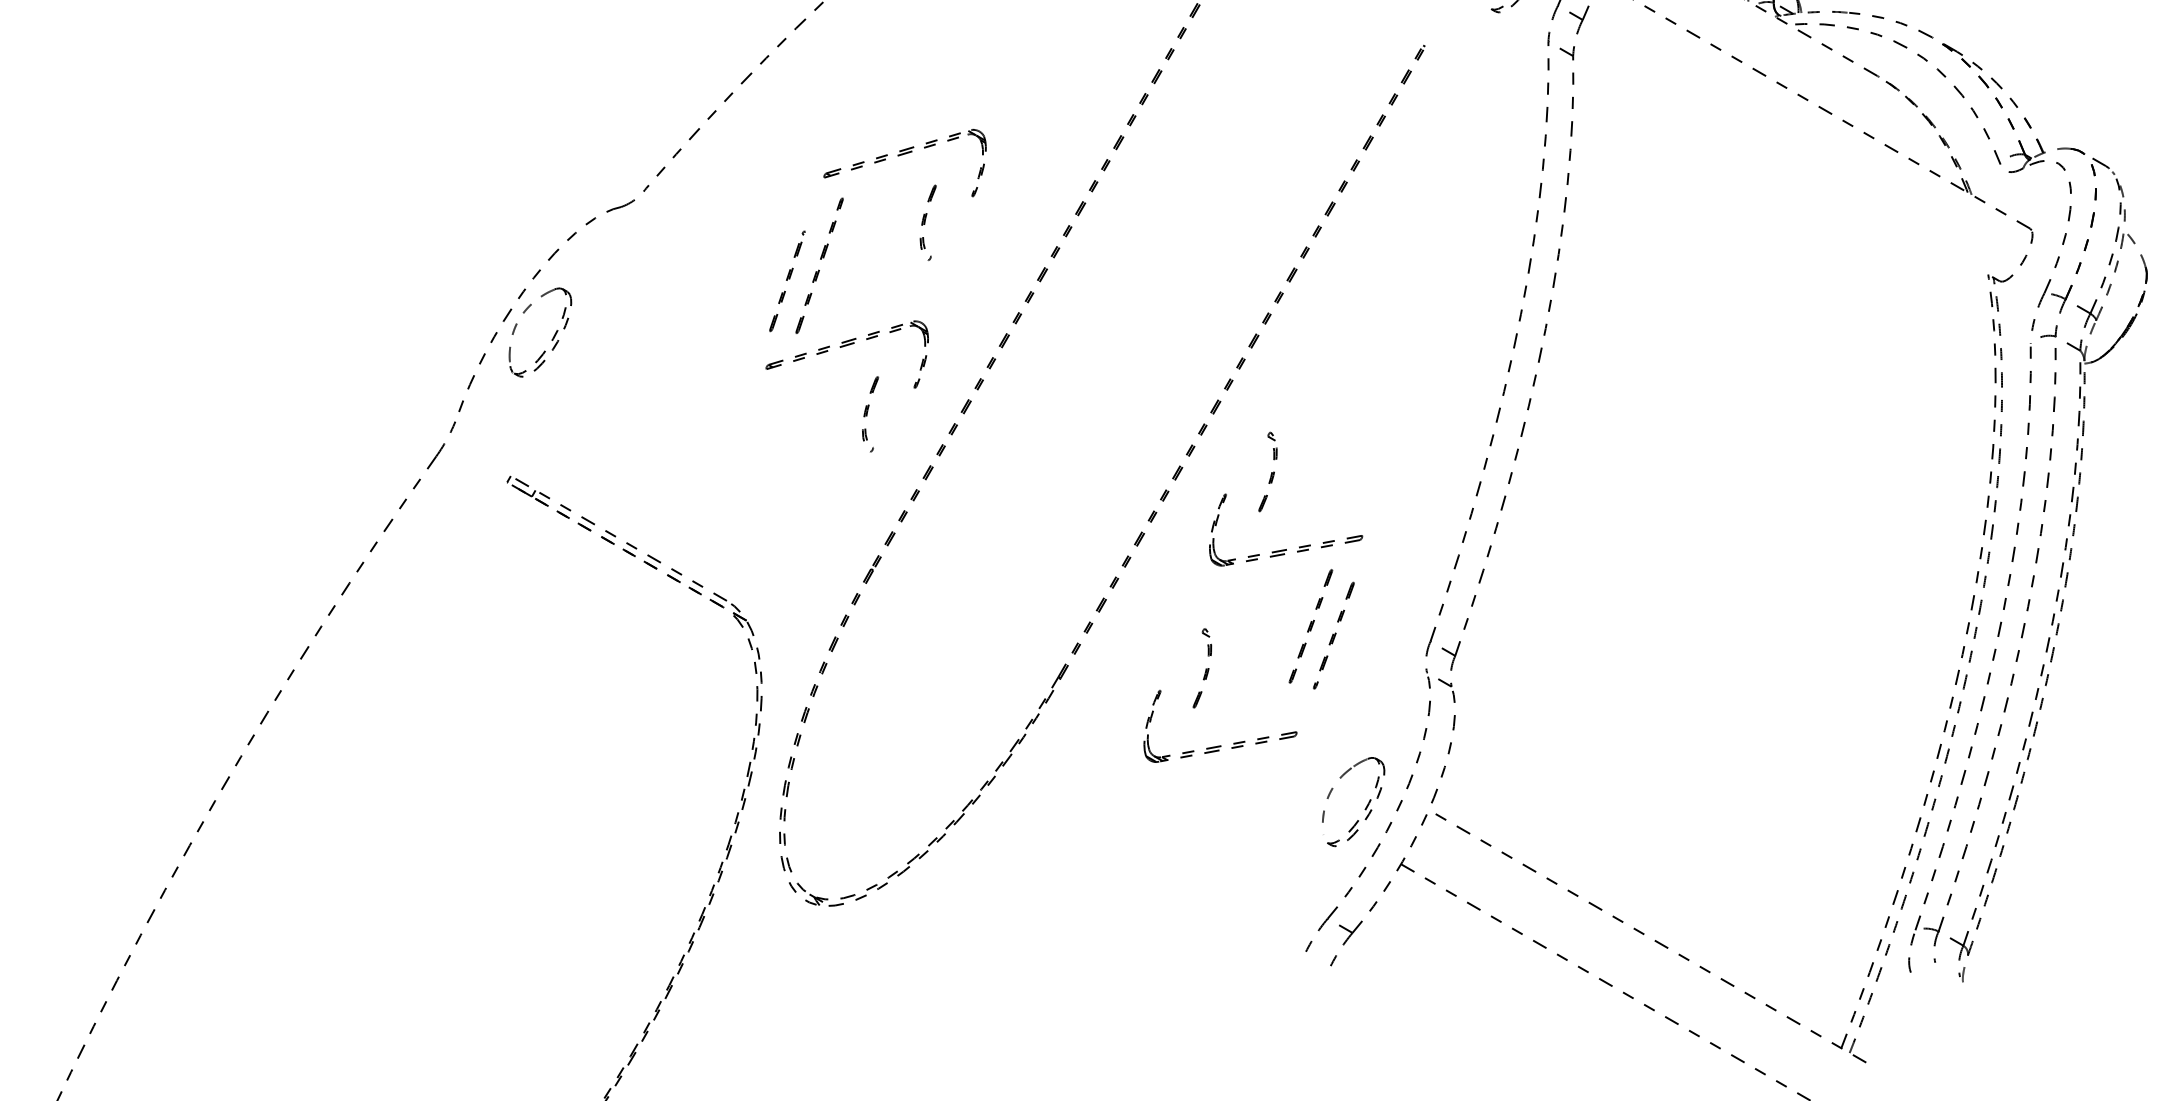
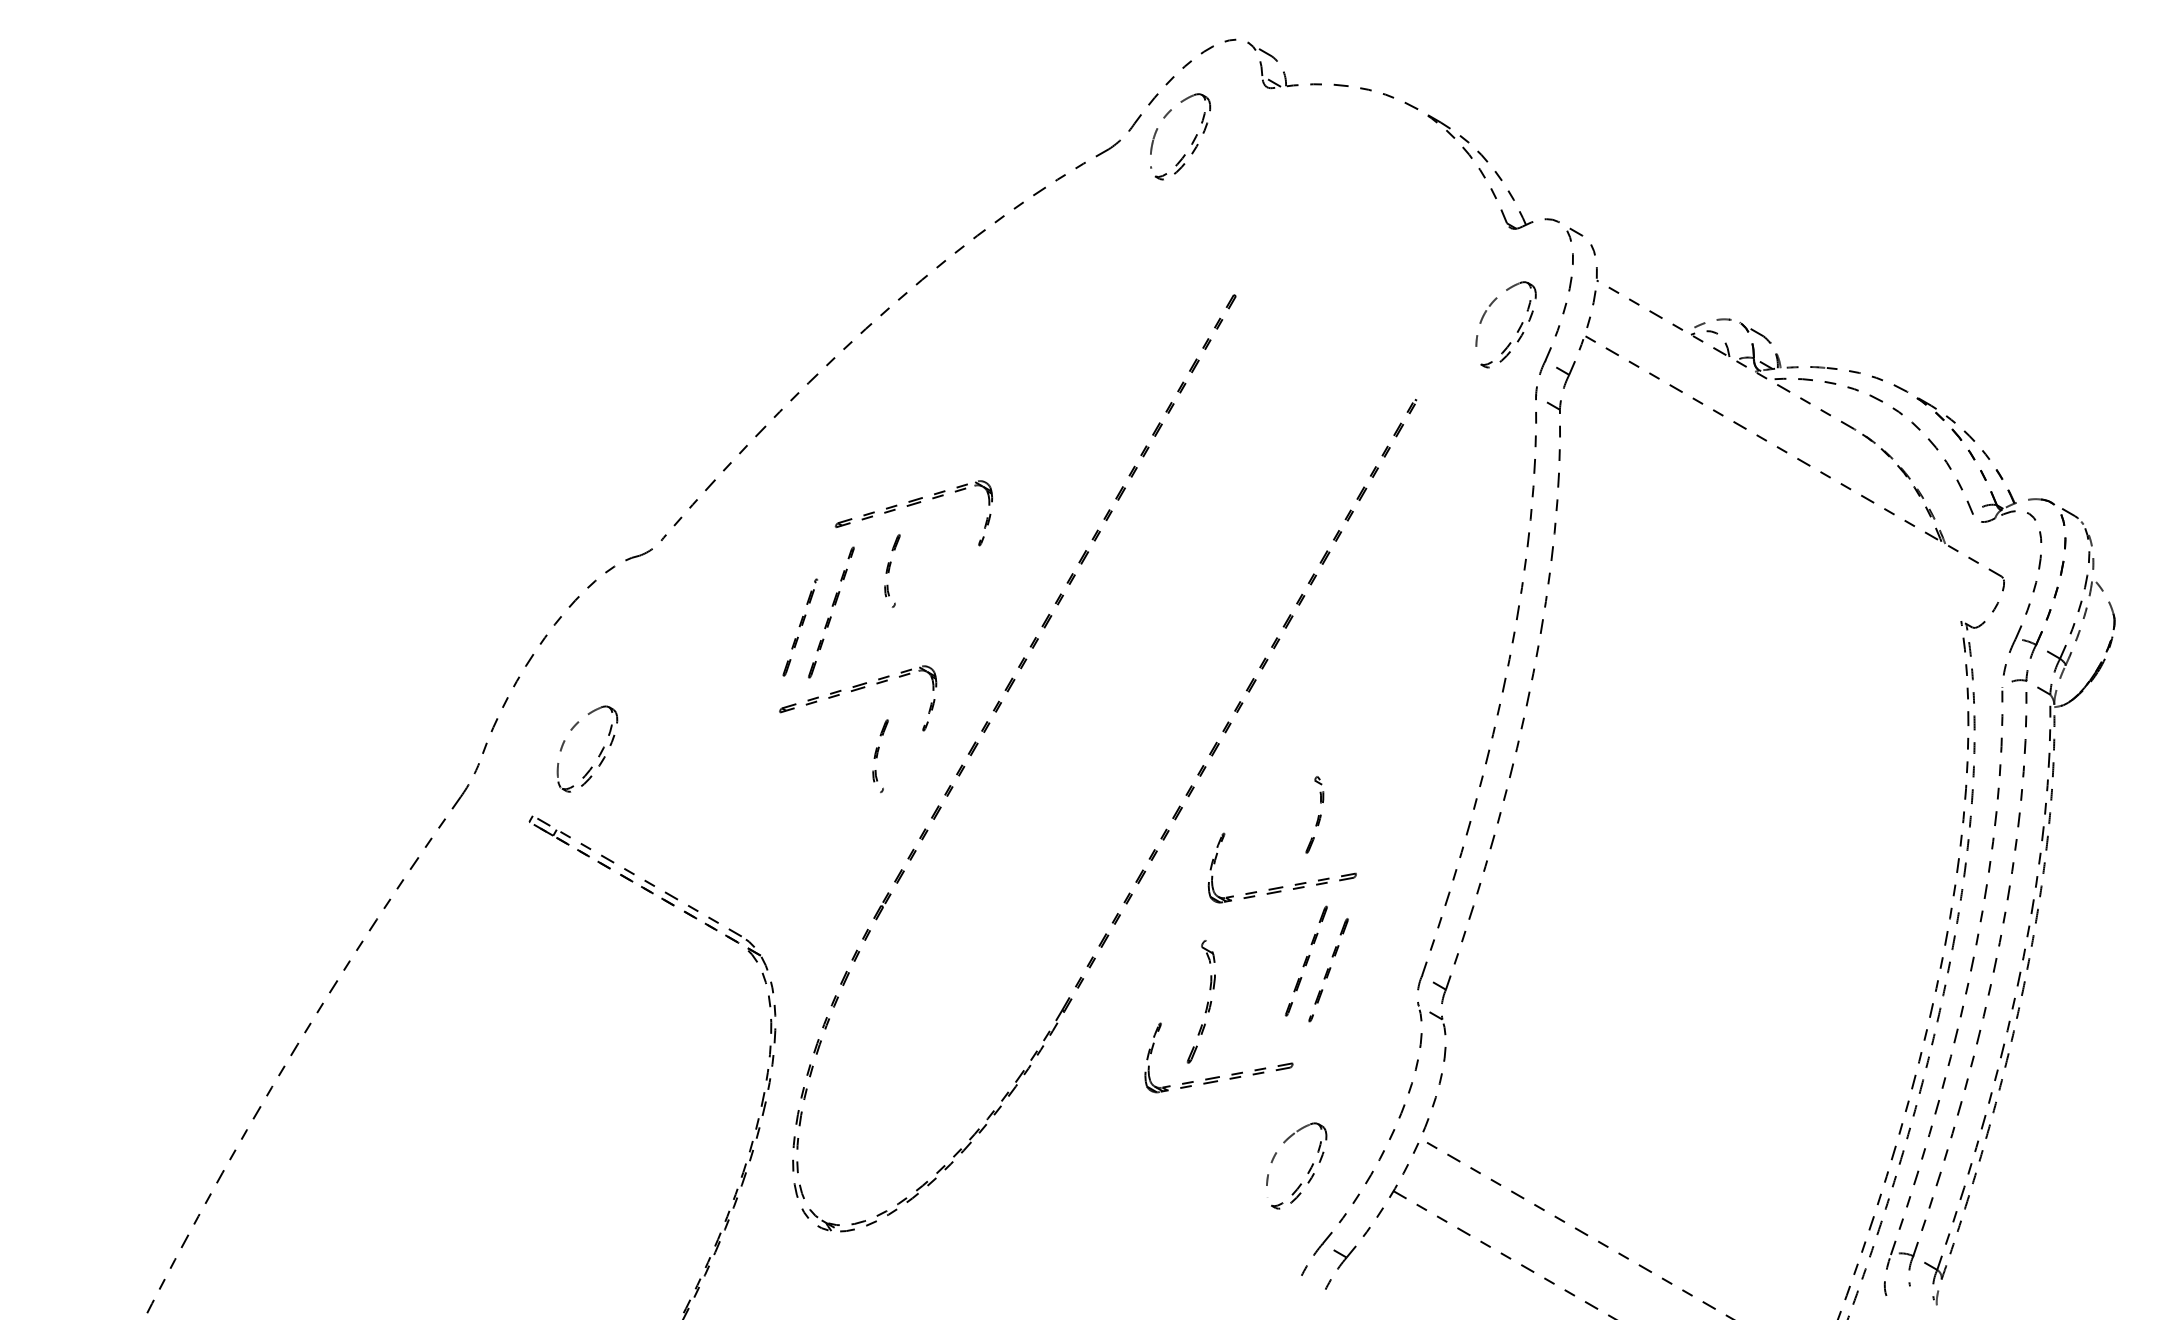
part: (928, 222) -> (892, 570), moved
part: (552, 337) -> (599, 753), moved
part: (1267, 471) -> (1314, 814), moved
part: (1202, 668) -> (1201, 1001), size x1.6
part: (1365, 806) -> (1308, 1170), moved

